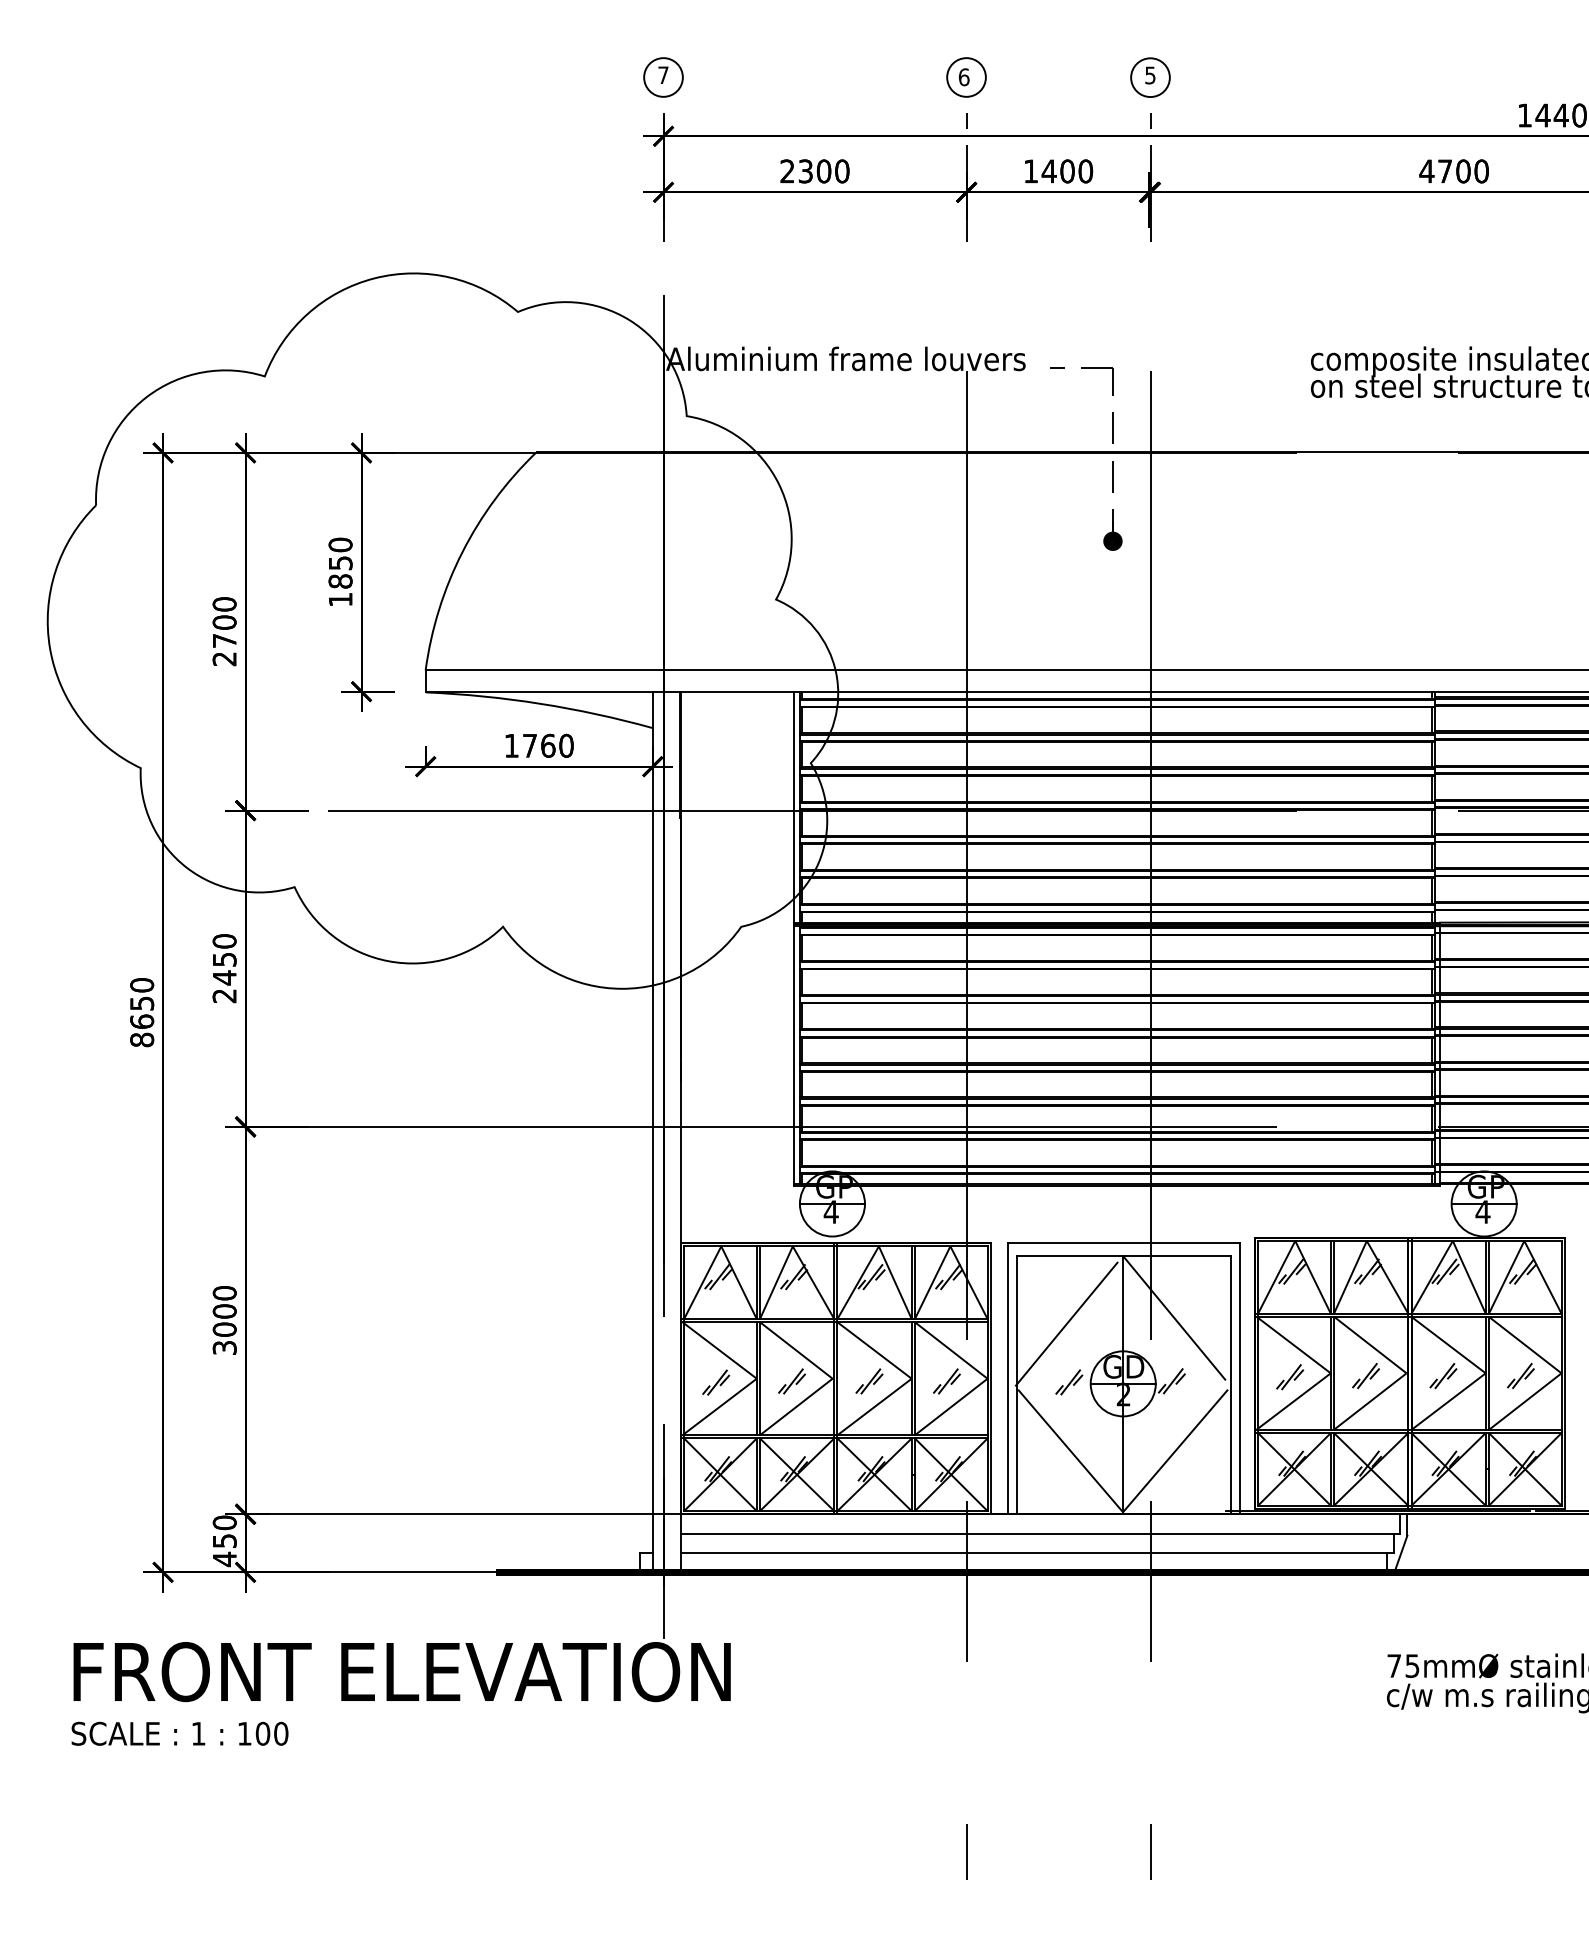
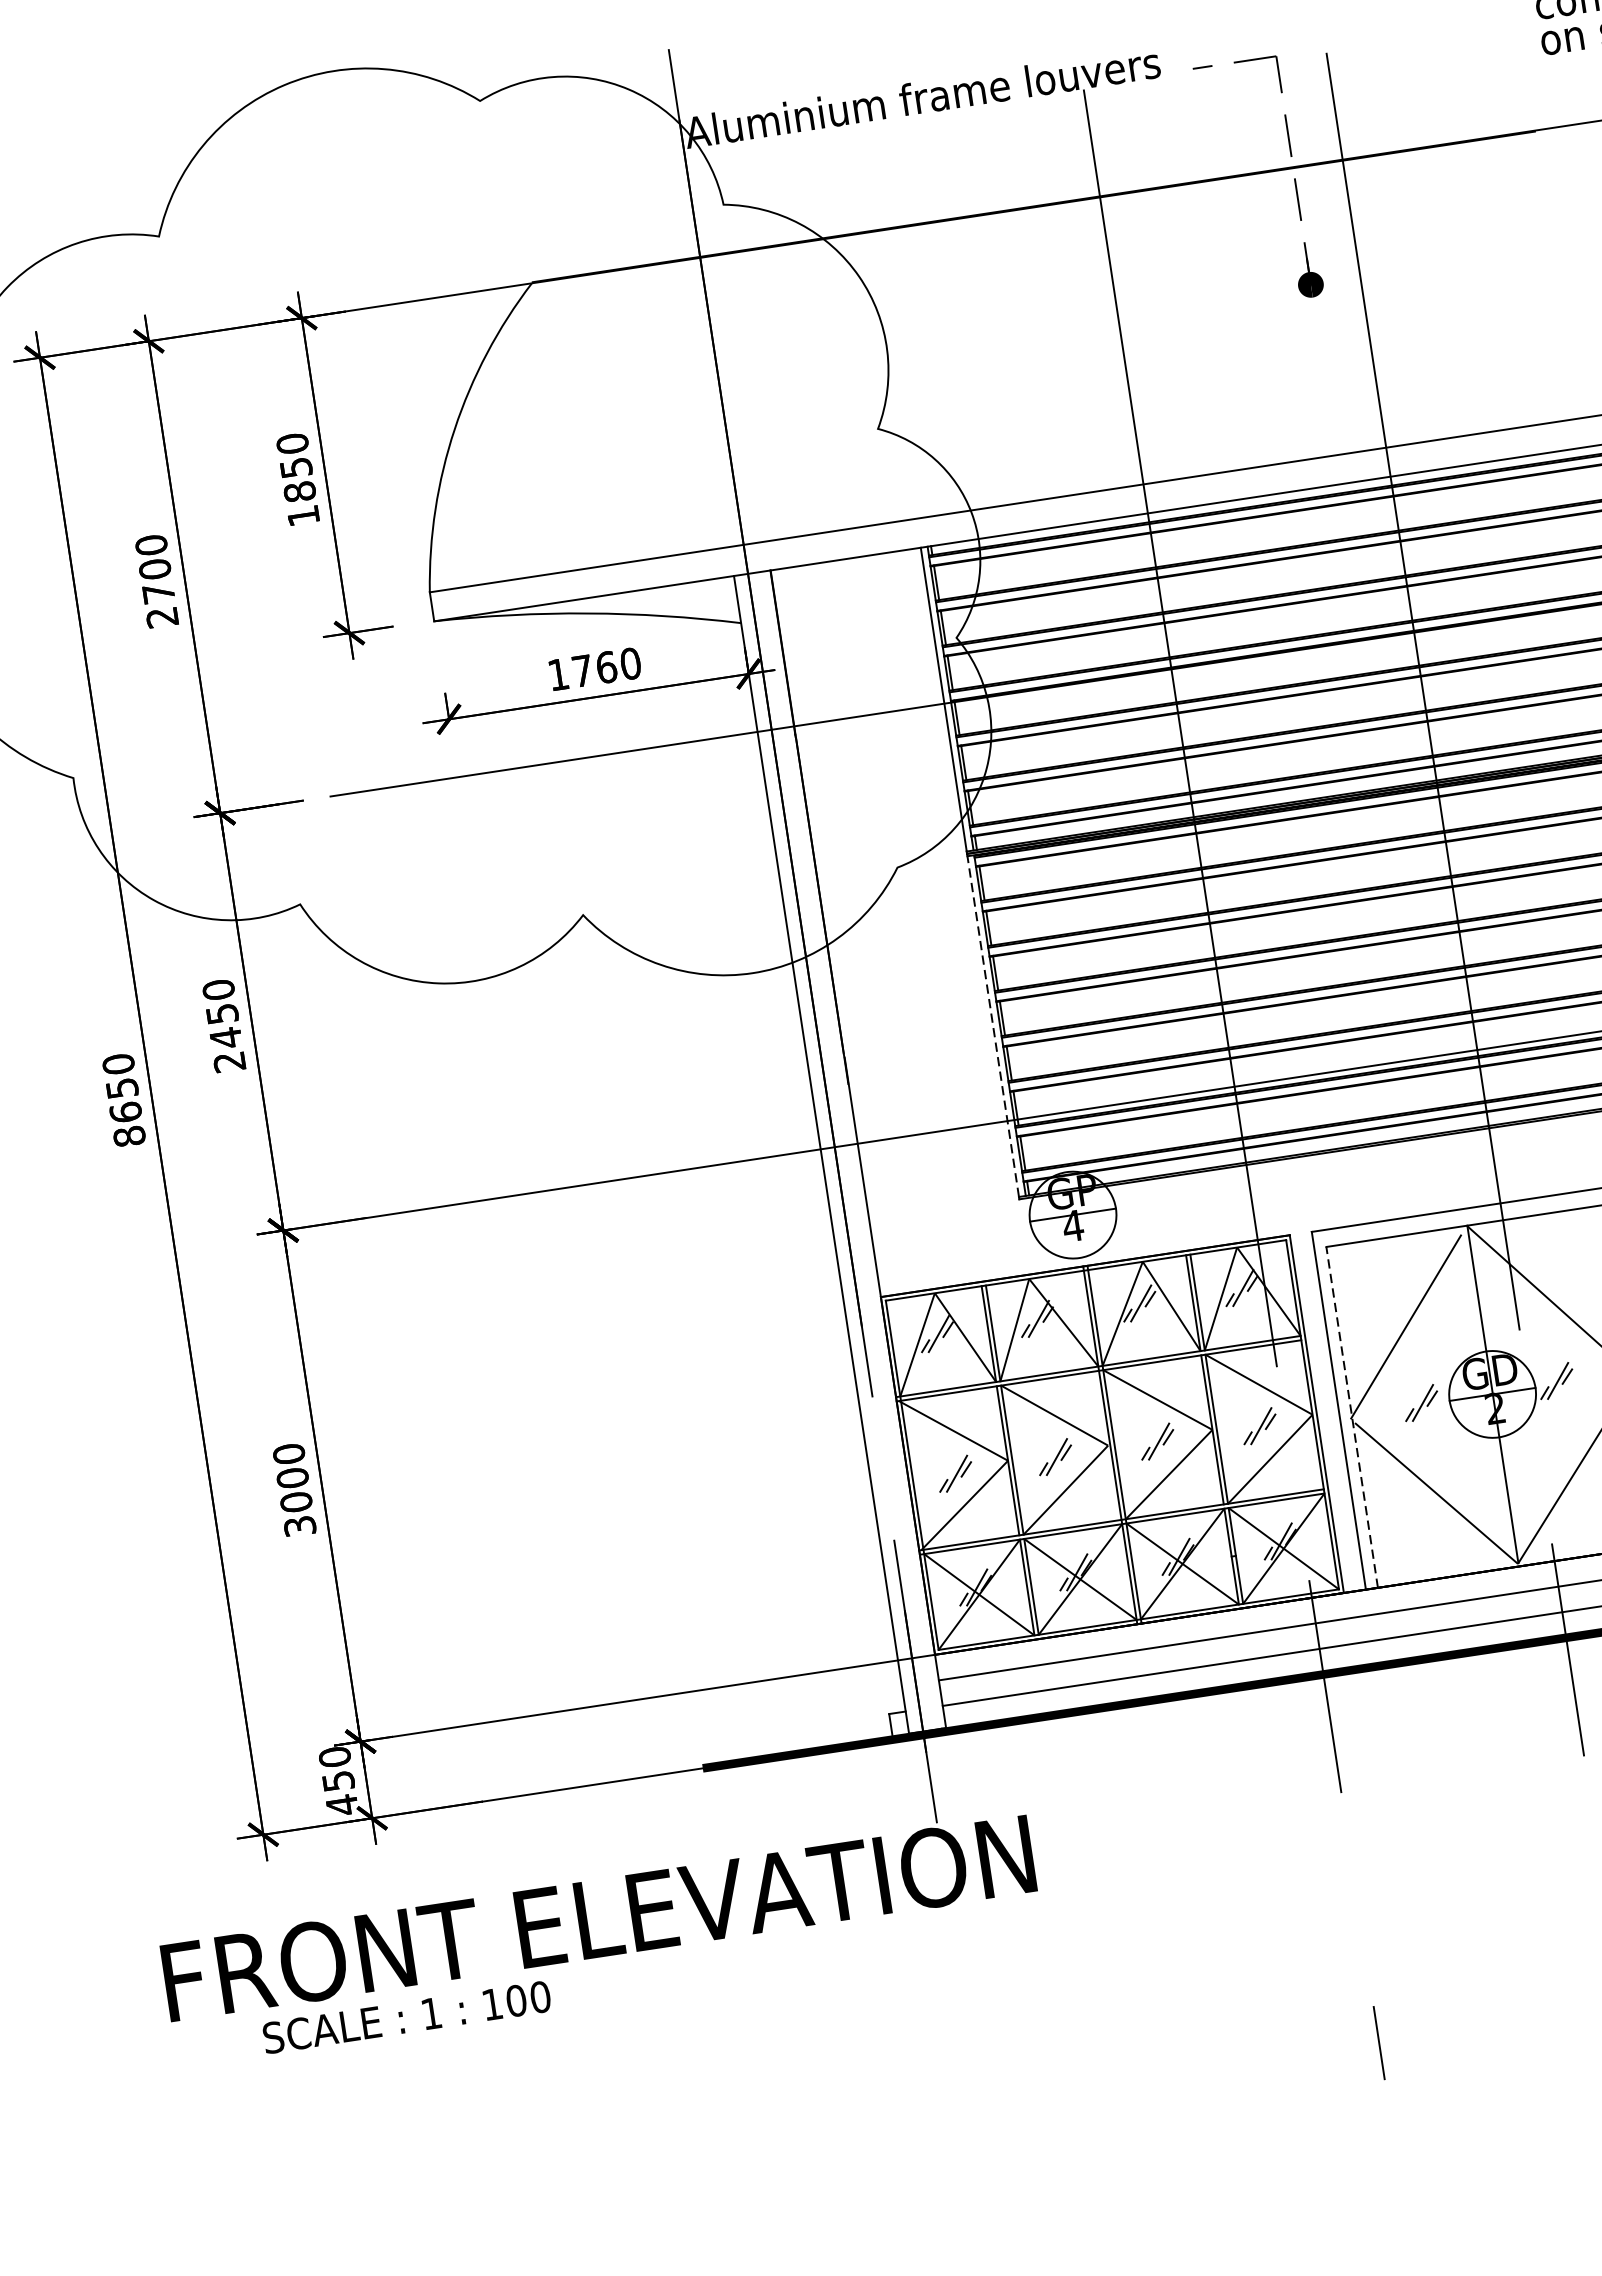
line: (794, 1054) -> (993, 1025), solid -> dashed
line: (1016, 1384) -> (1351, 1416), solid -> dashed
text: (179, 1733) -> (406, 2017), moved

